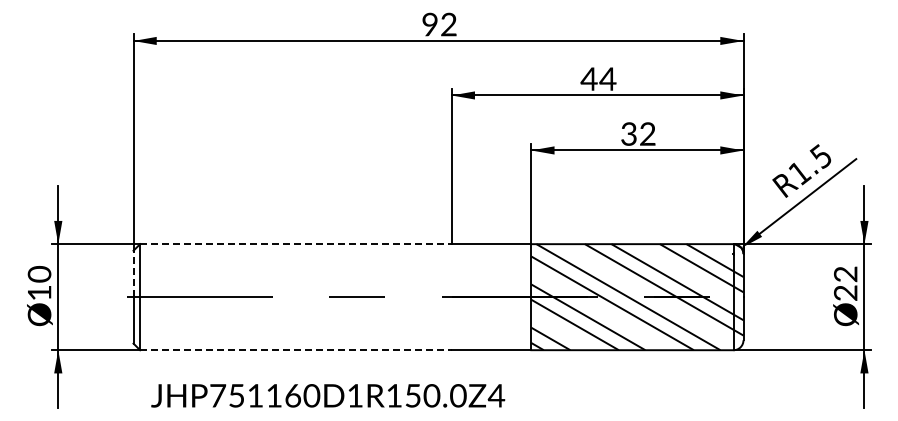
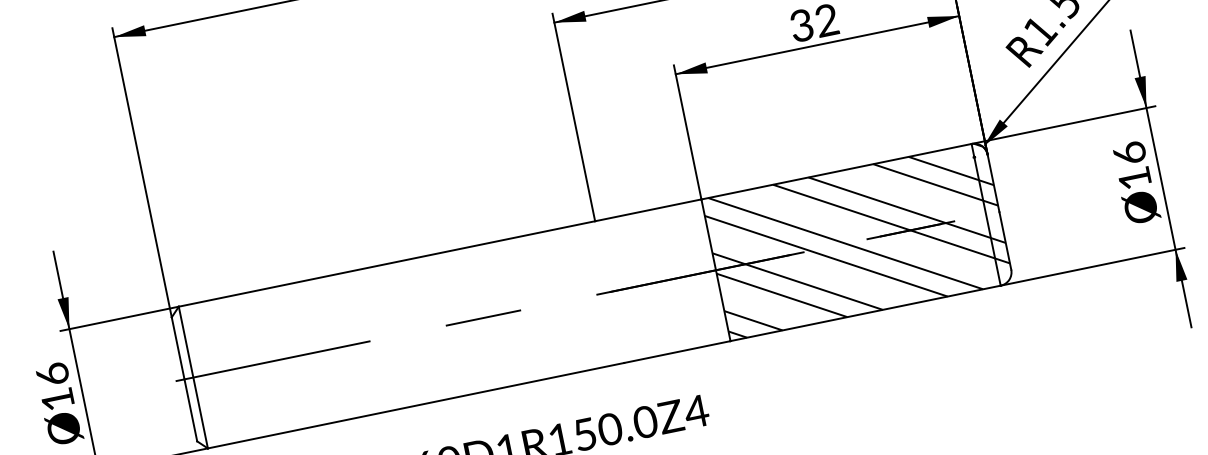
line: (295, 244) -> (386, 264), dashed -> solid
text: (38, 273) -> (51, 373), 10 -> 16
line: (133, 273) -> (177, 347), dashed -> solid
text: (845, 283) -> (1131, 165), 22 -> 16
line: (295, 350) -> (415, 406), dashed -> solid

